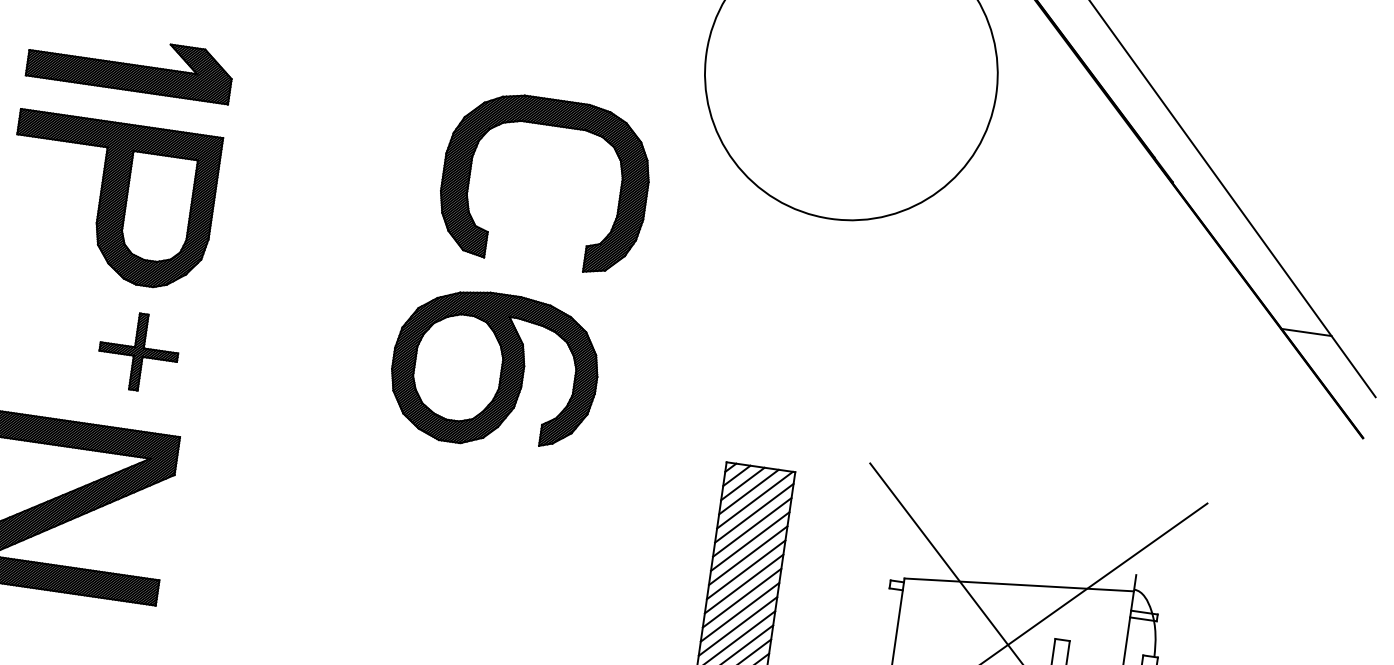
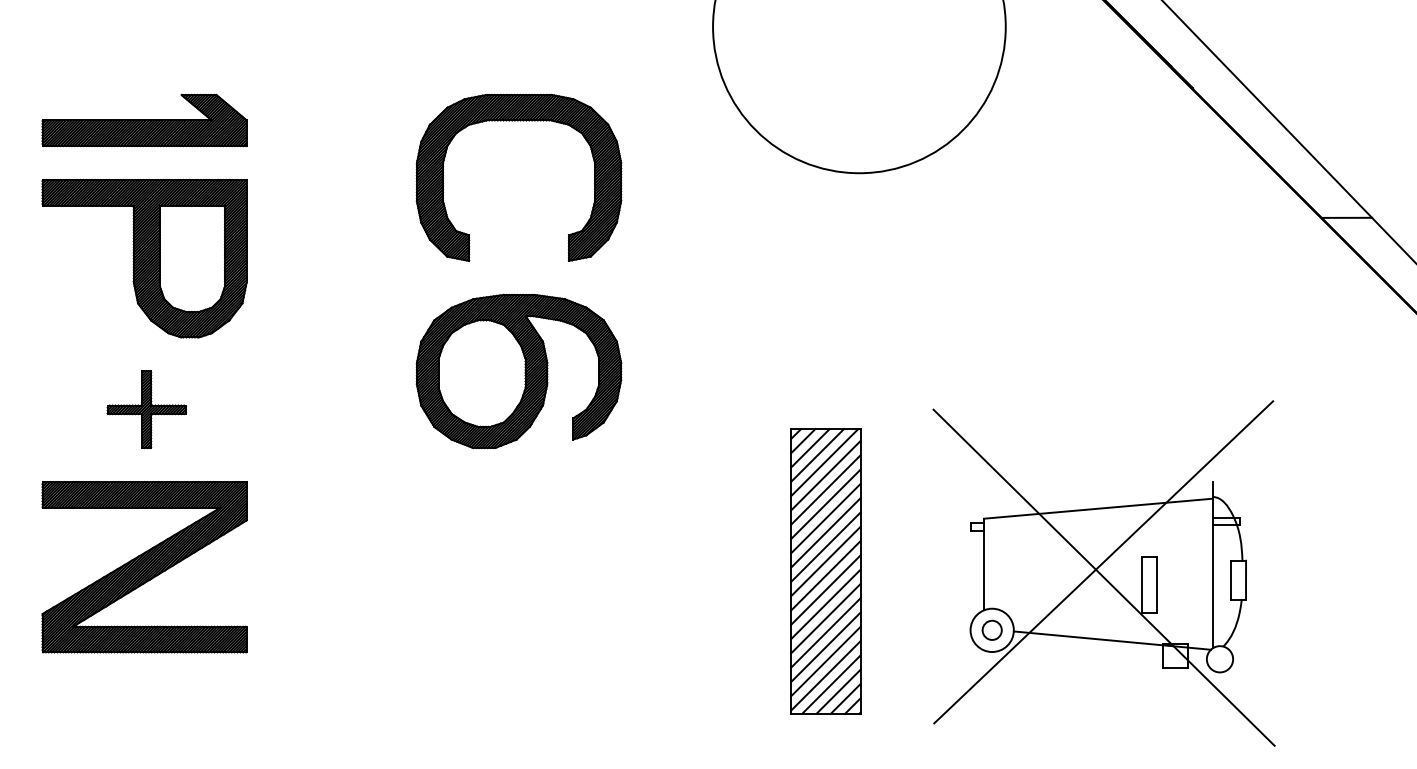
part: (552, 126) -> (518, 121), moved
part: (138, 351) -> (146, 409), moved
part: (494, 370) -> (518, 371), moved

